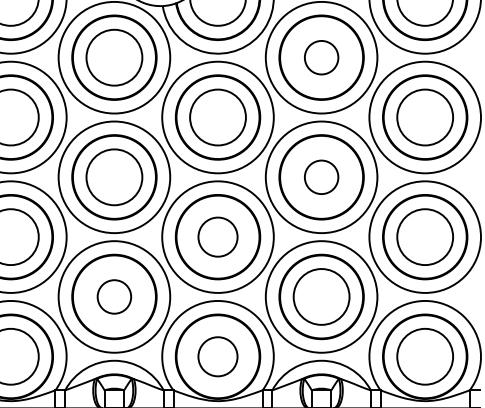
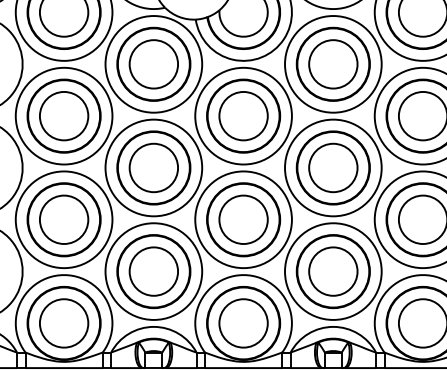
circle: (321, 57) -> (333, 64), size x1.67
circle: (321, 176) -> (333, 167), size x1.67
circle: (217, 236) -> (243, 219), size x1.43
circle: (114, 296) -> (153, 271), size x1.67
circle: (217, 356) -> (243, 323), size x1.43

